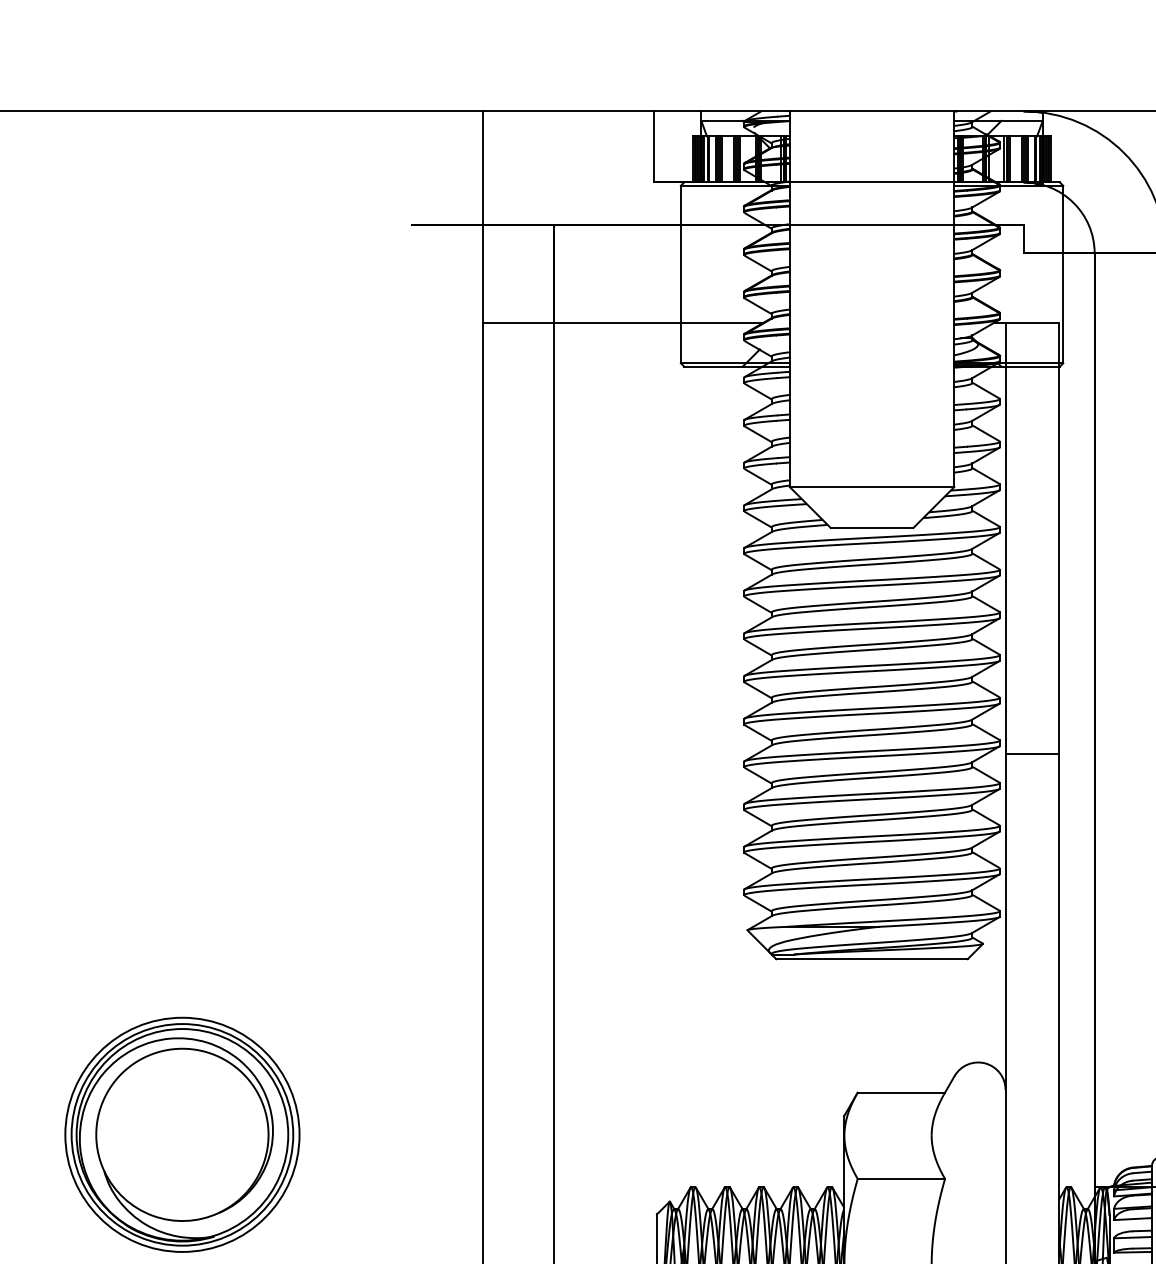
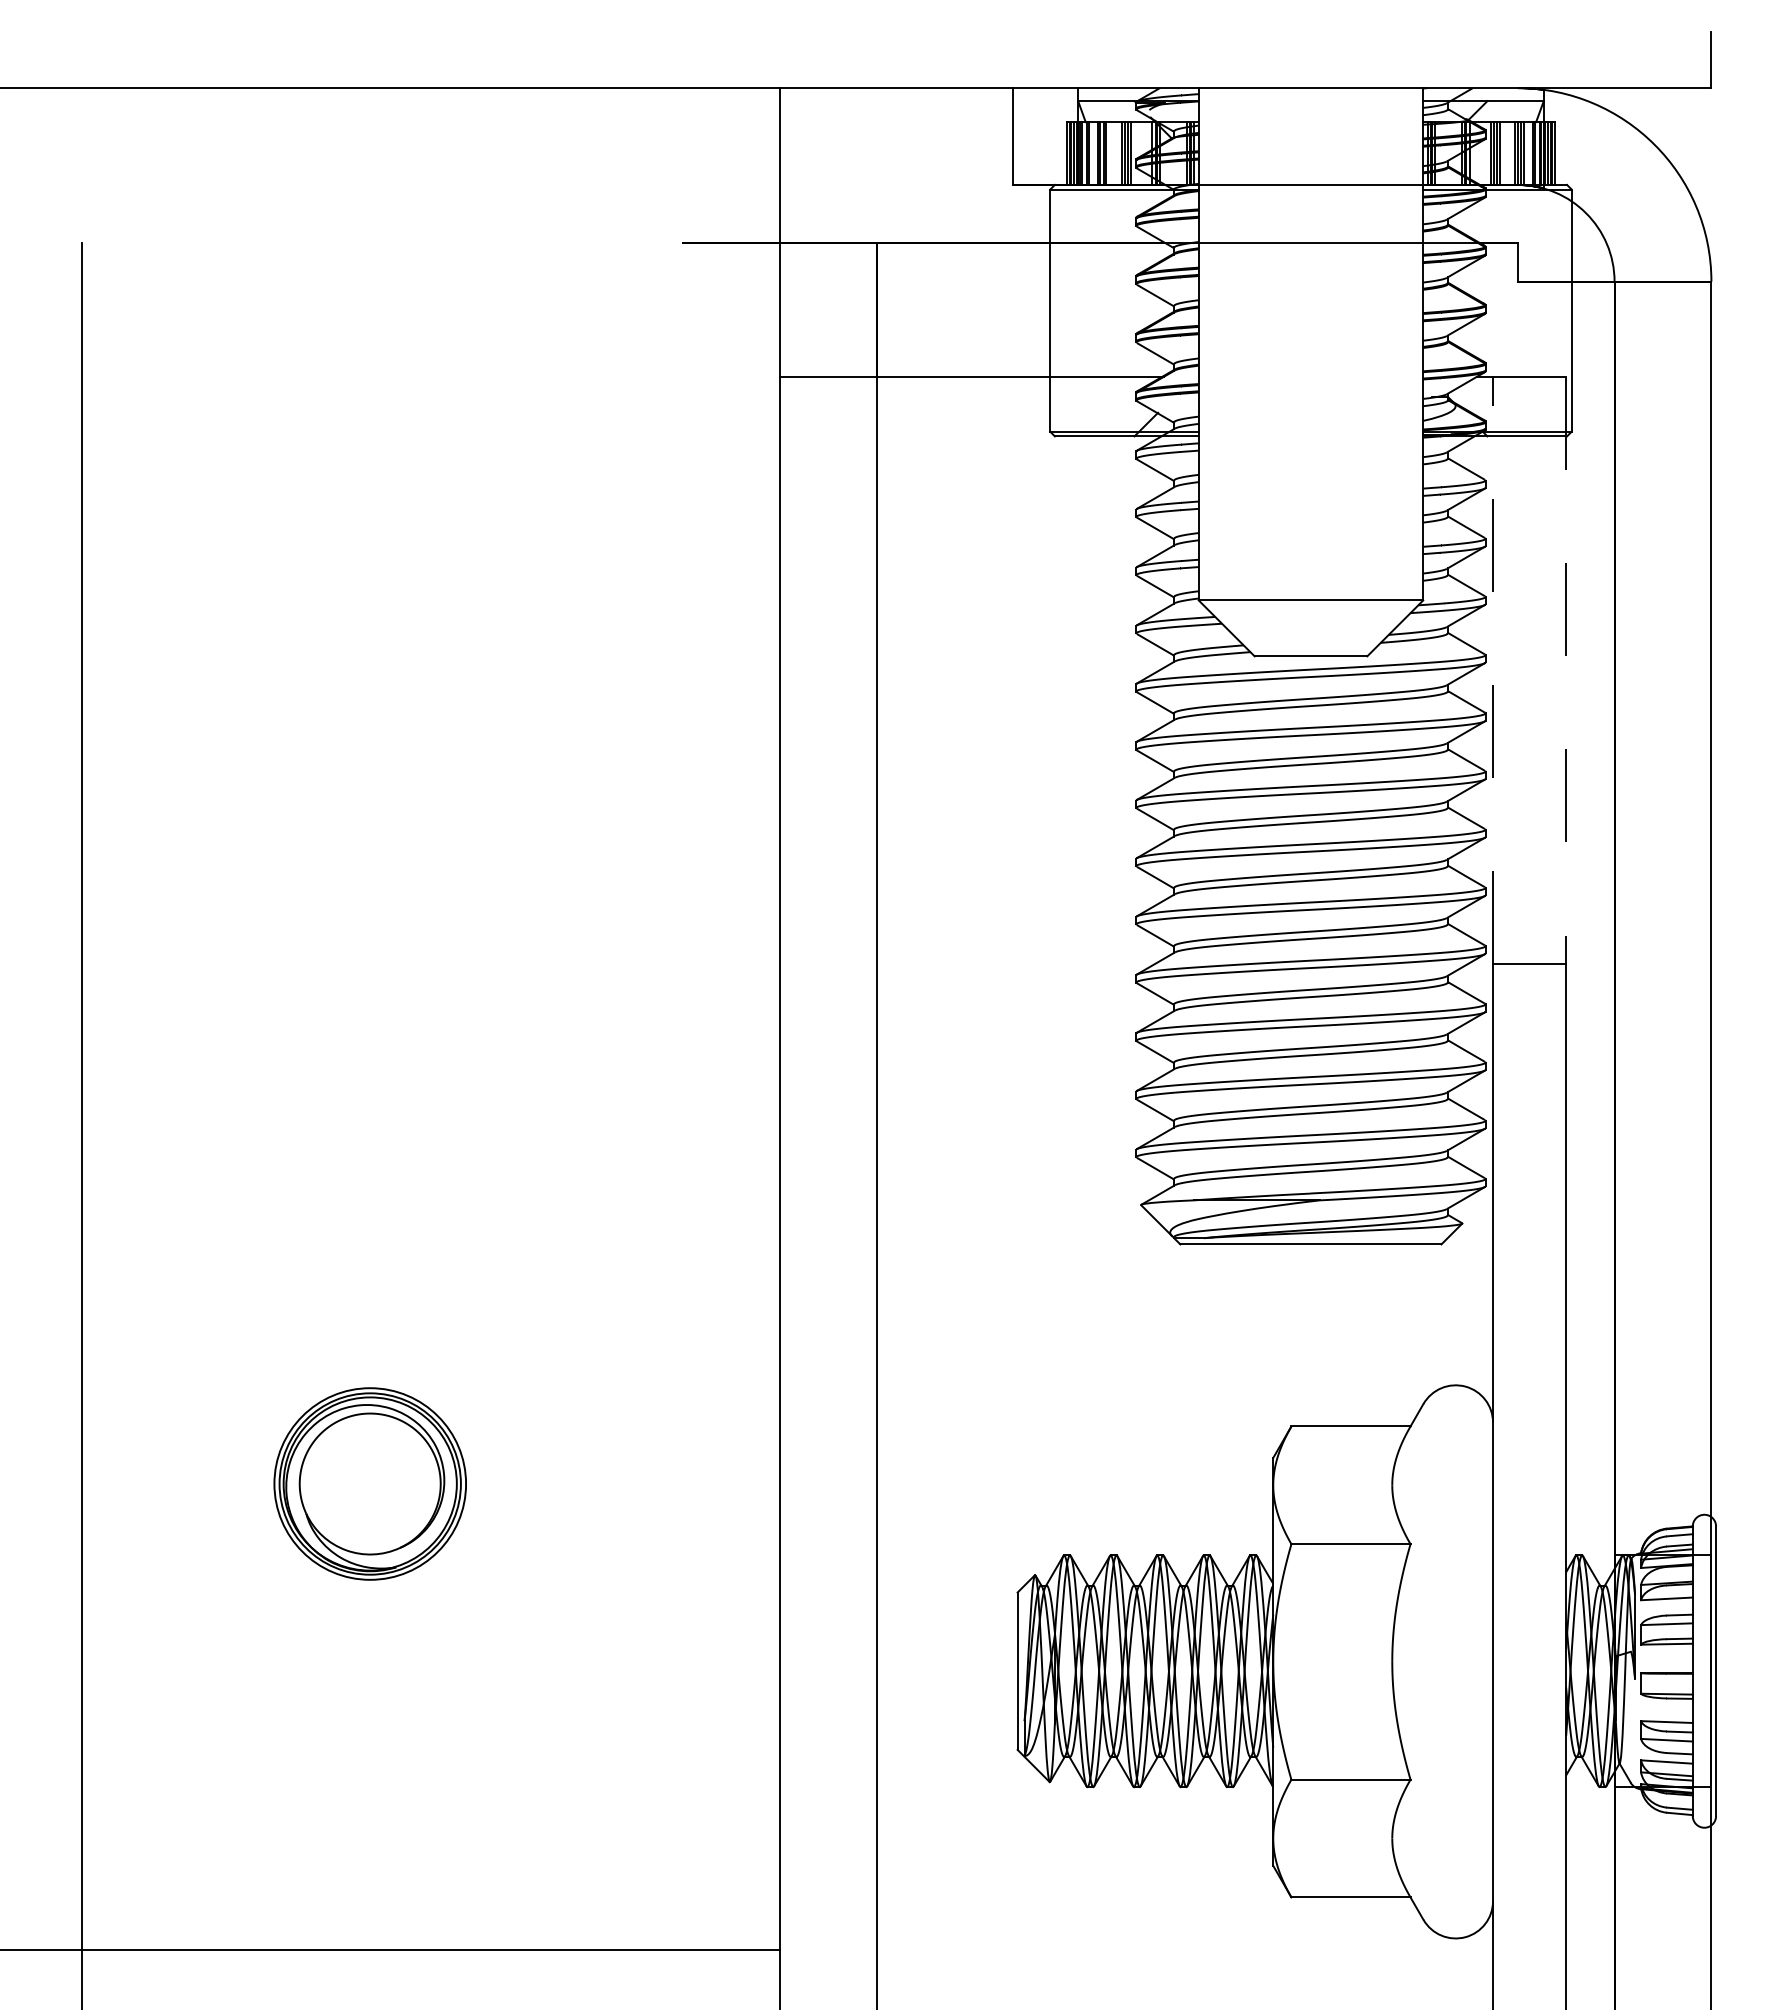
line: (1005, 538) -> (1493, 670), solid -> dashed
line: (1059, 538) -> (1566, 670), solid -> dashed
part: (181, 1134) -> (369, 1483), size x0.6

